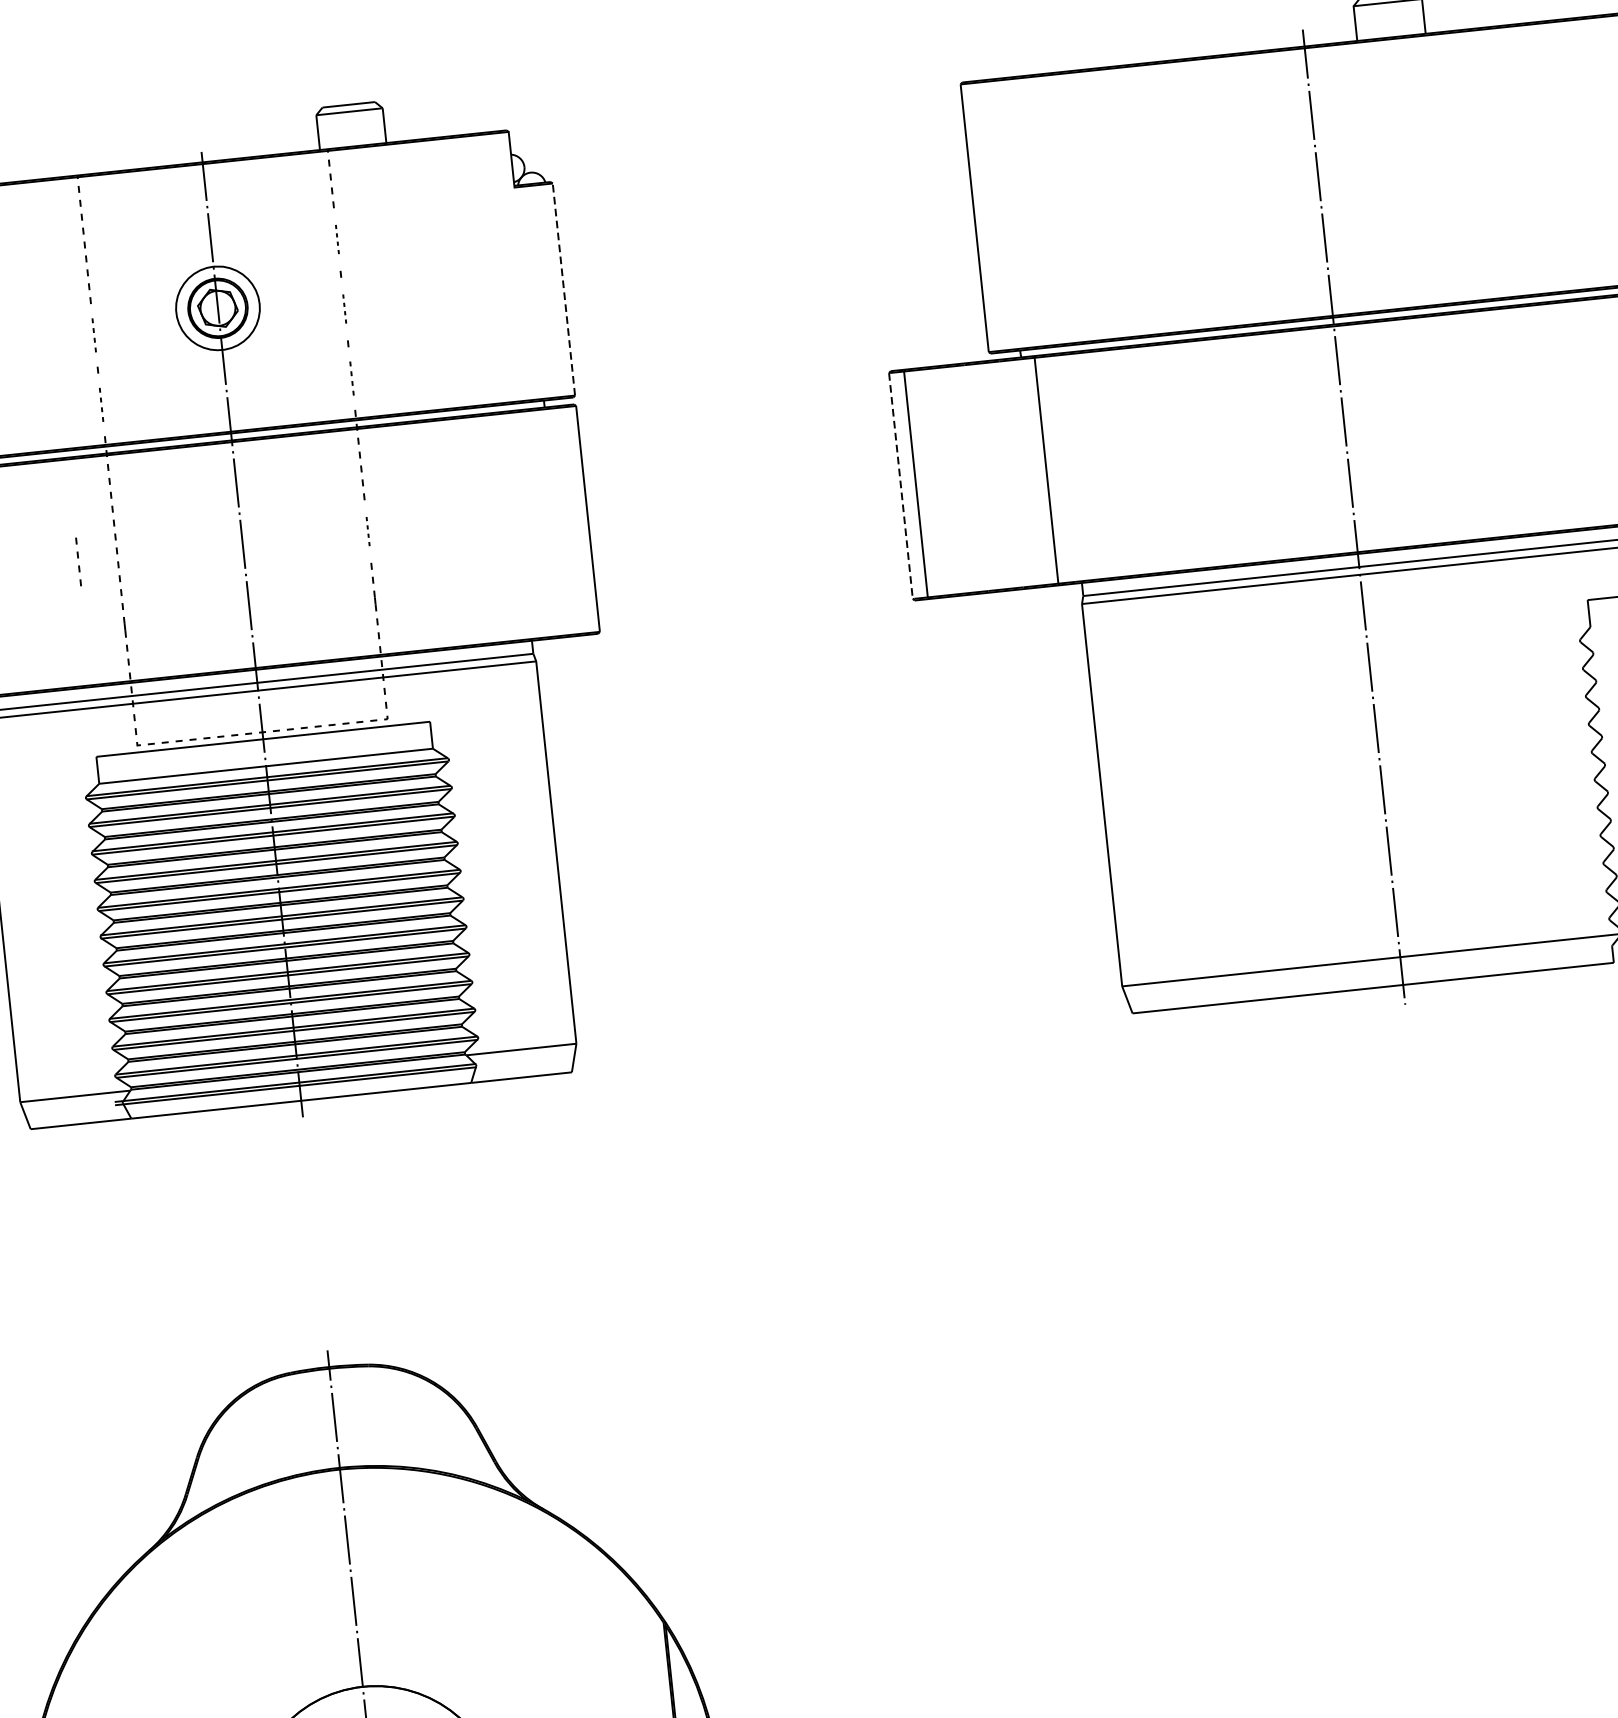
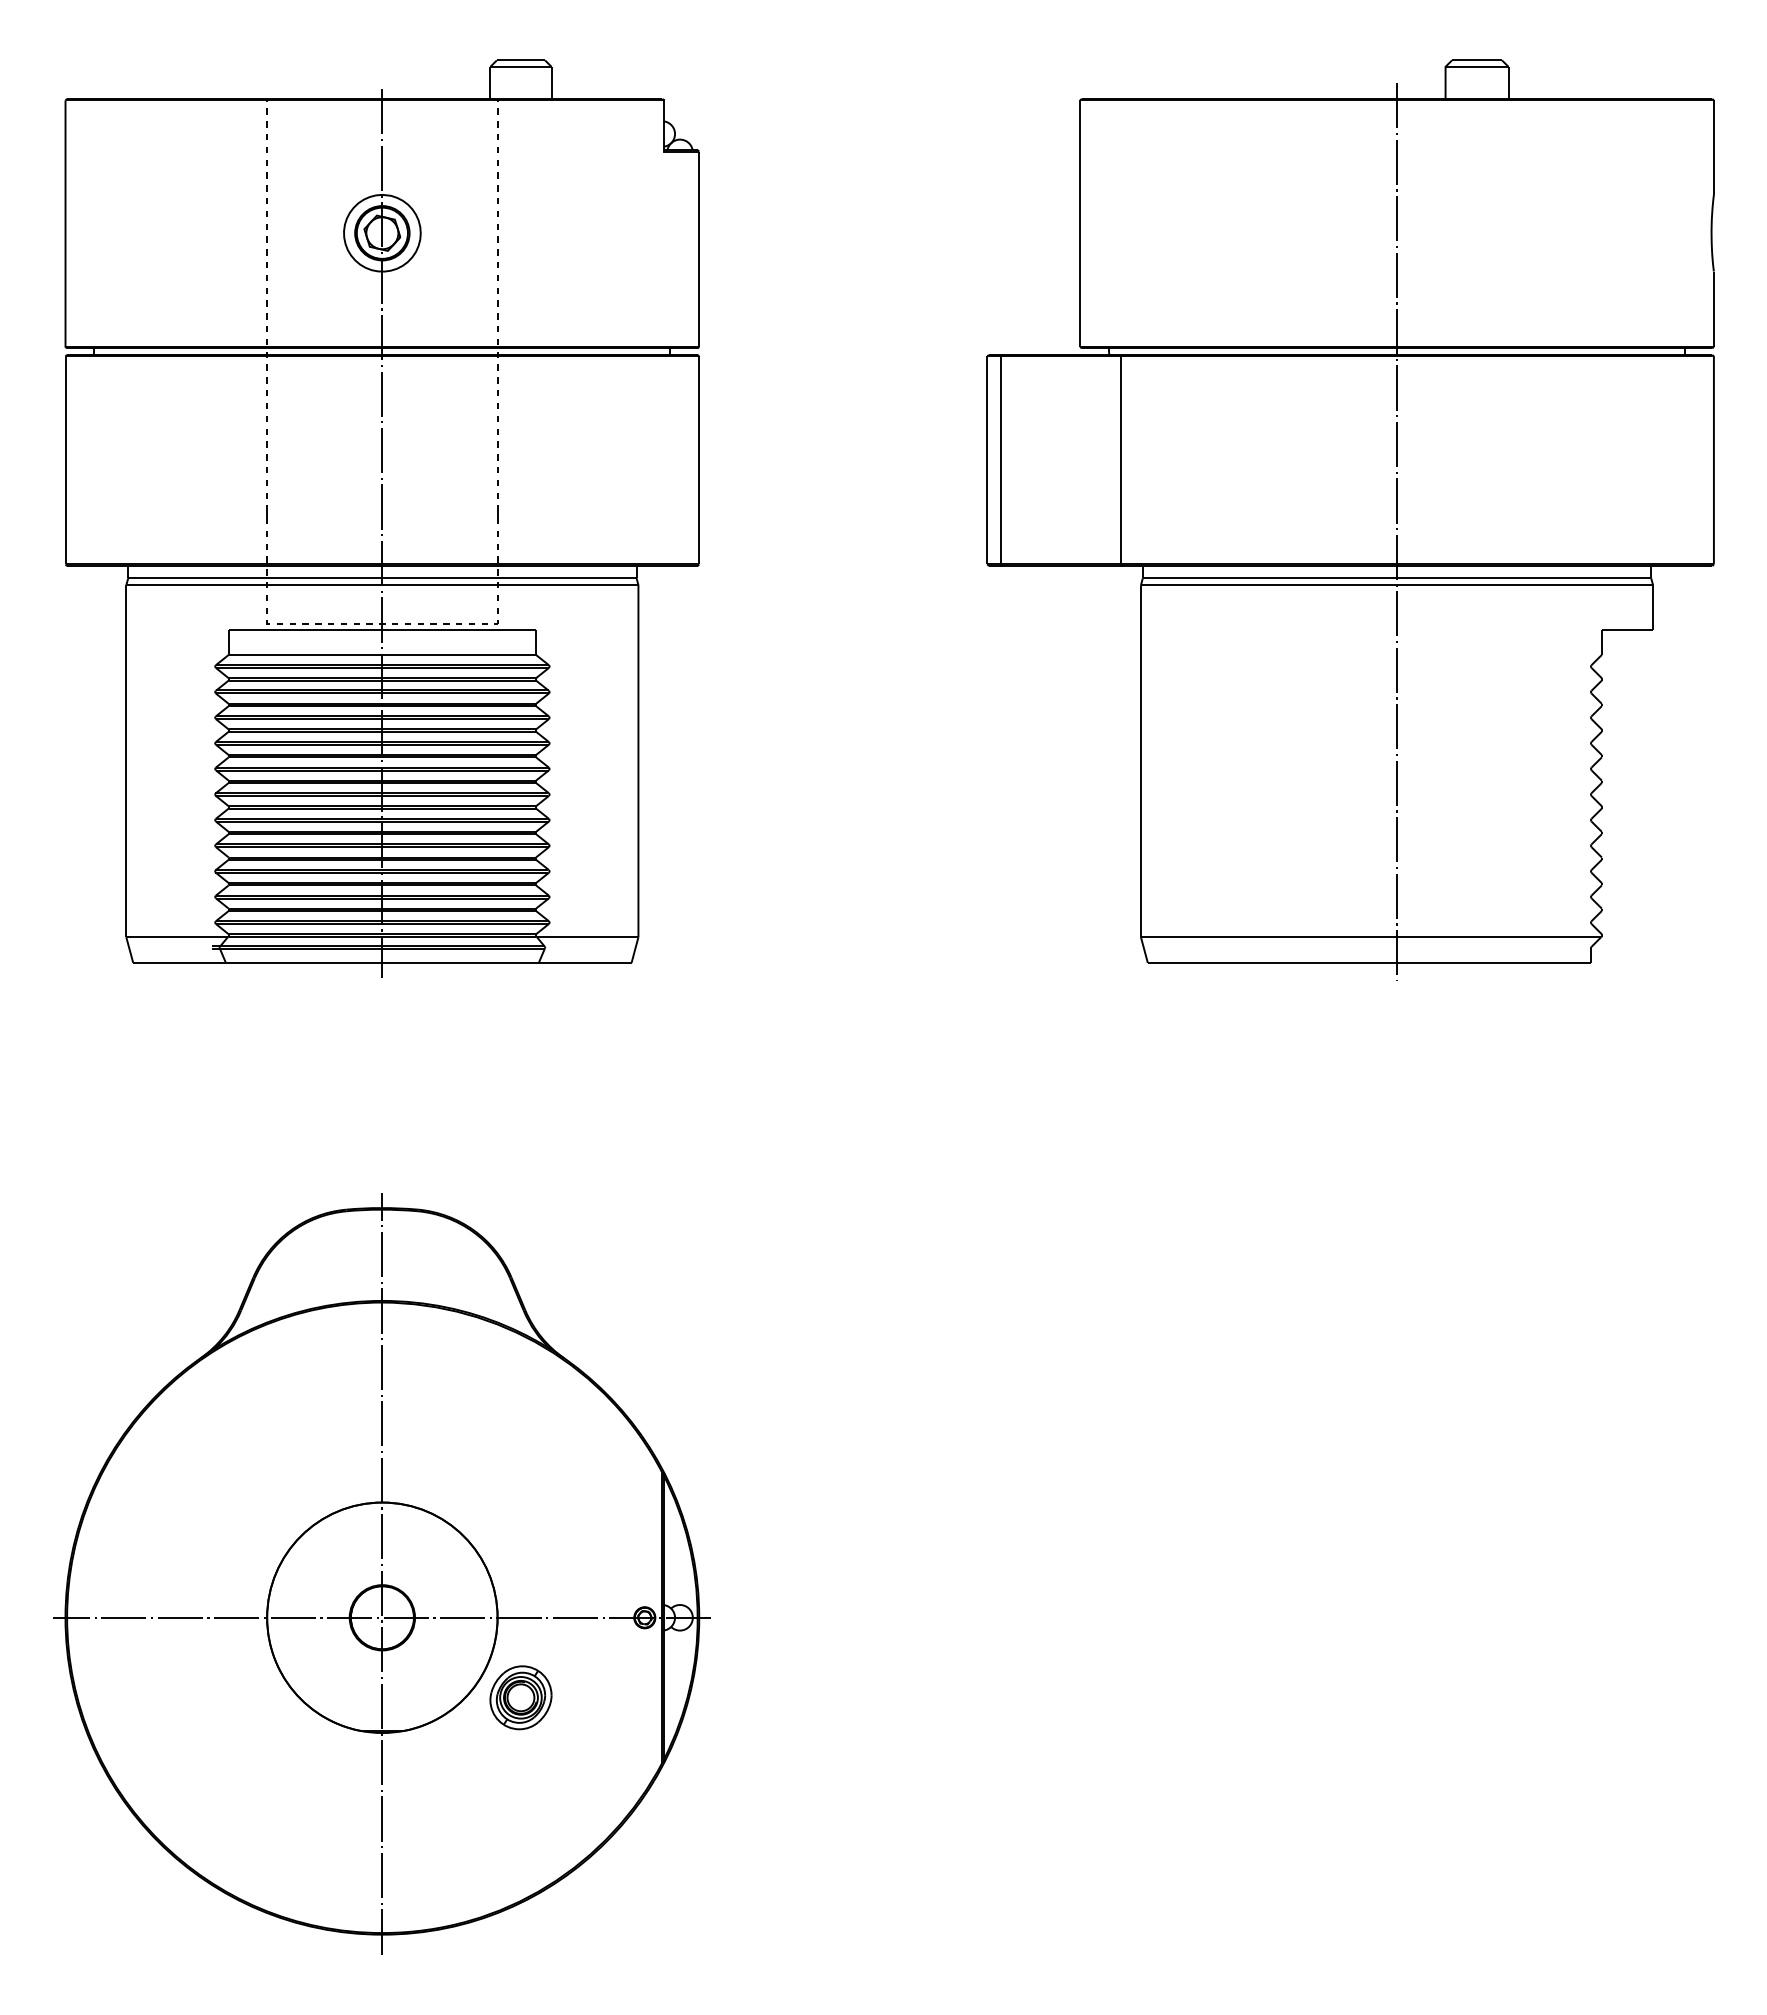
part: (337, 238) -> (497, 181), size x1.67
line: (564, 289) -> (699, 249), dashed -> solid
part: (344, 308) -> (497, 245), size x1.67
part: (93, 334) -> (266, 245), size x1.43
part: (351, 377) -> (497, 309), size x1.43
part: (100, 404) -> (266, 309), size x1.43
line: (901, 486) -> (987, 460), dashed -> solid
part: (367, 531) -> (497, 450), size x1.67
part: (77, 561) -> (230, 450), removed

